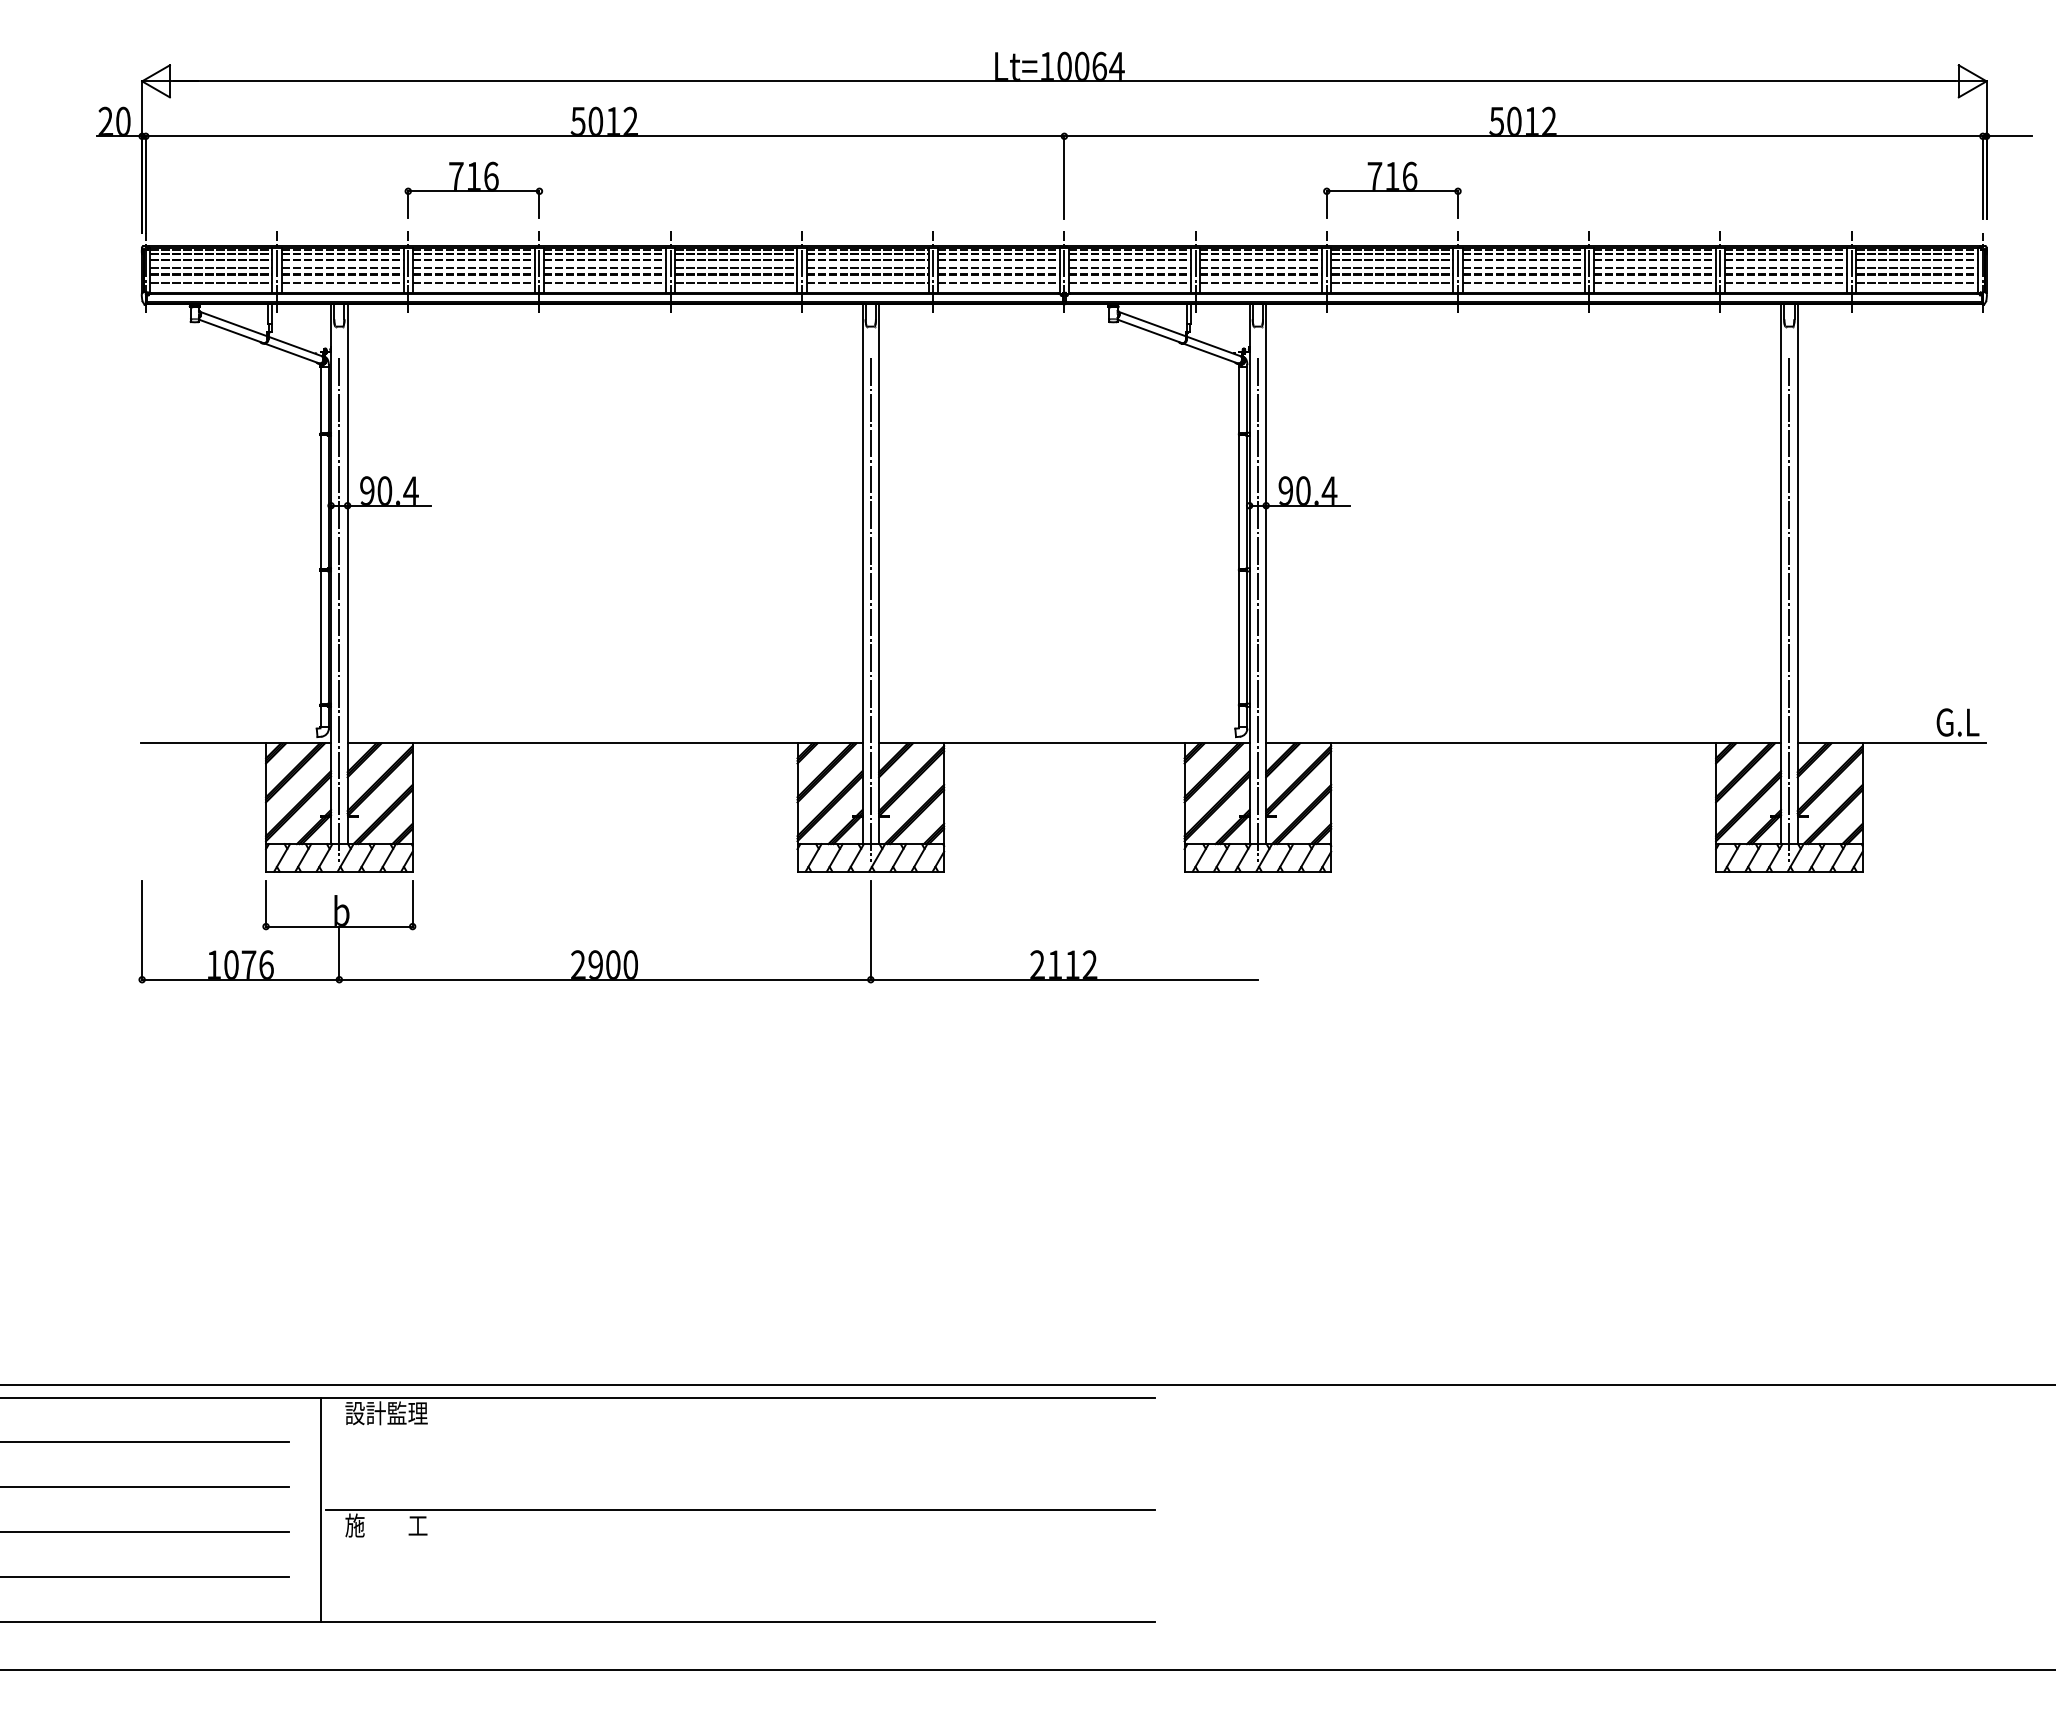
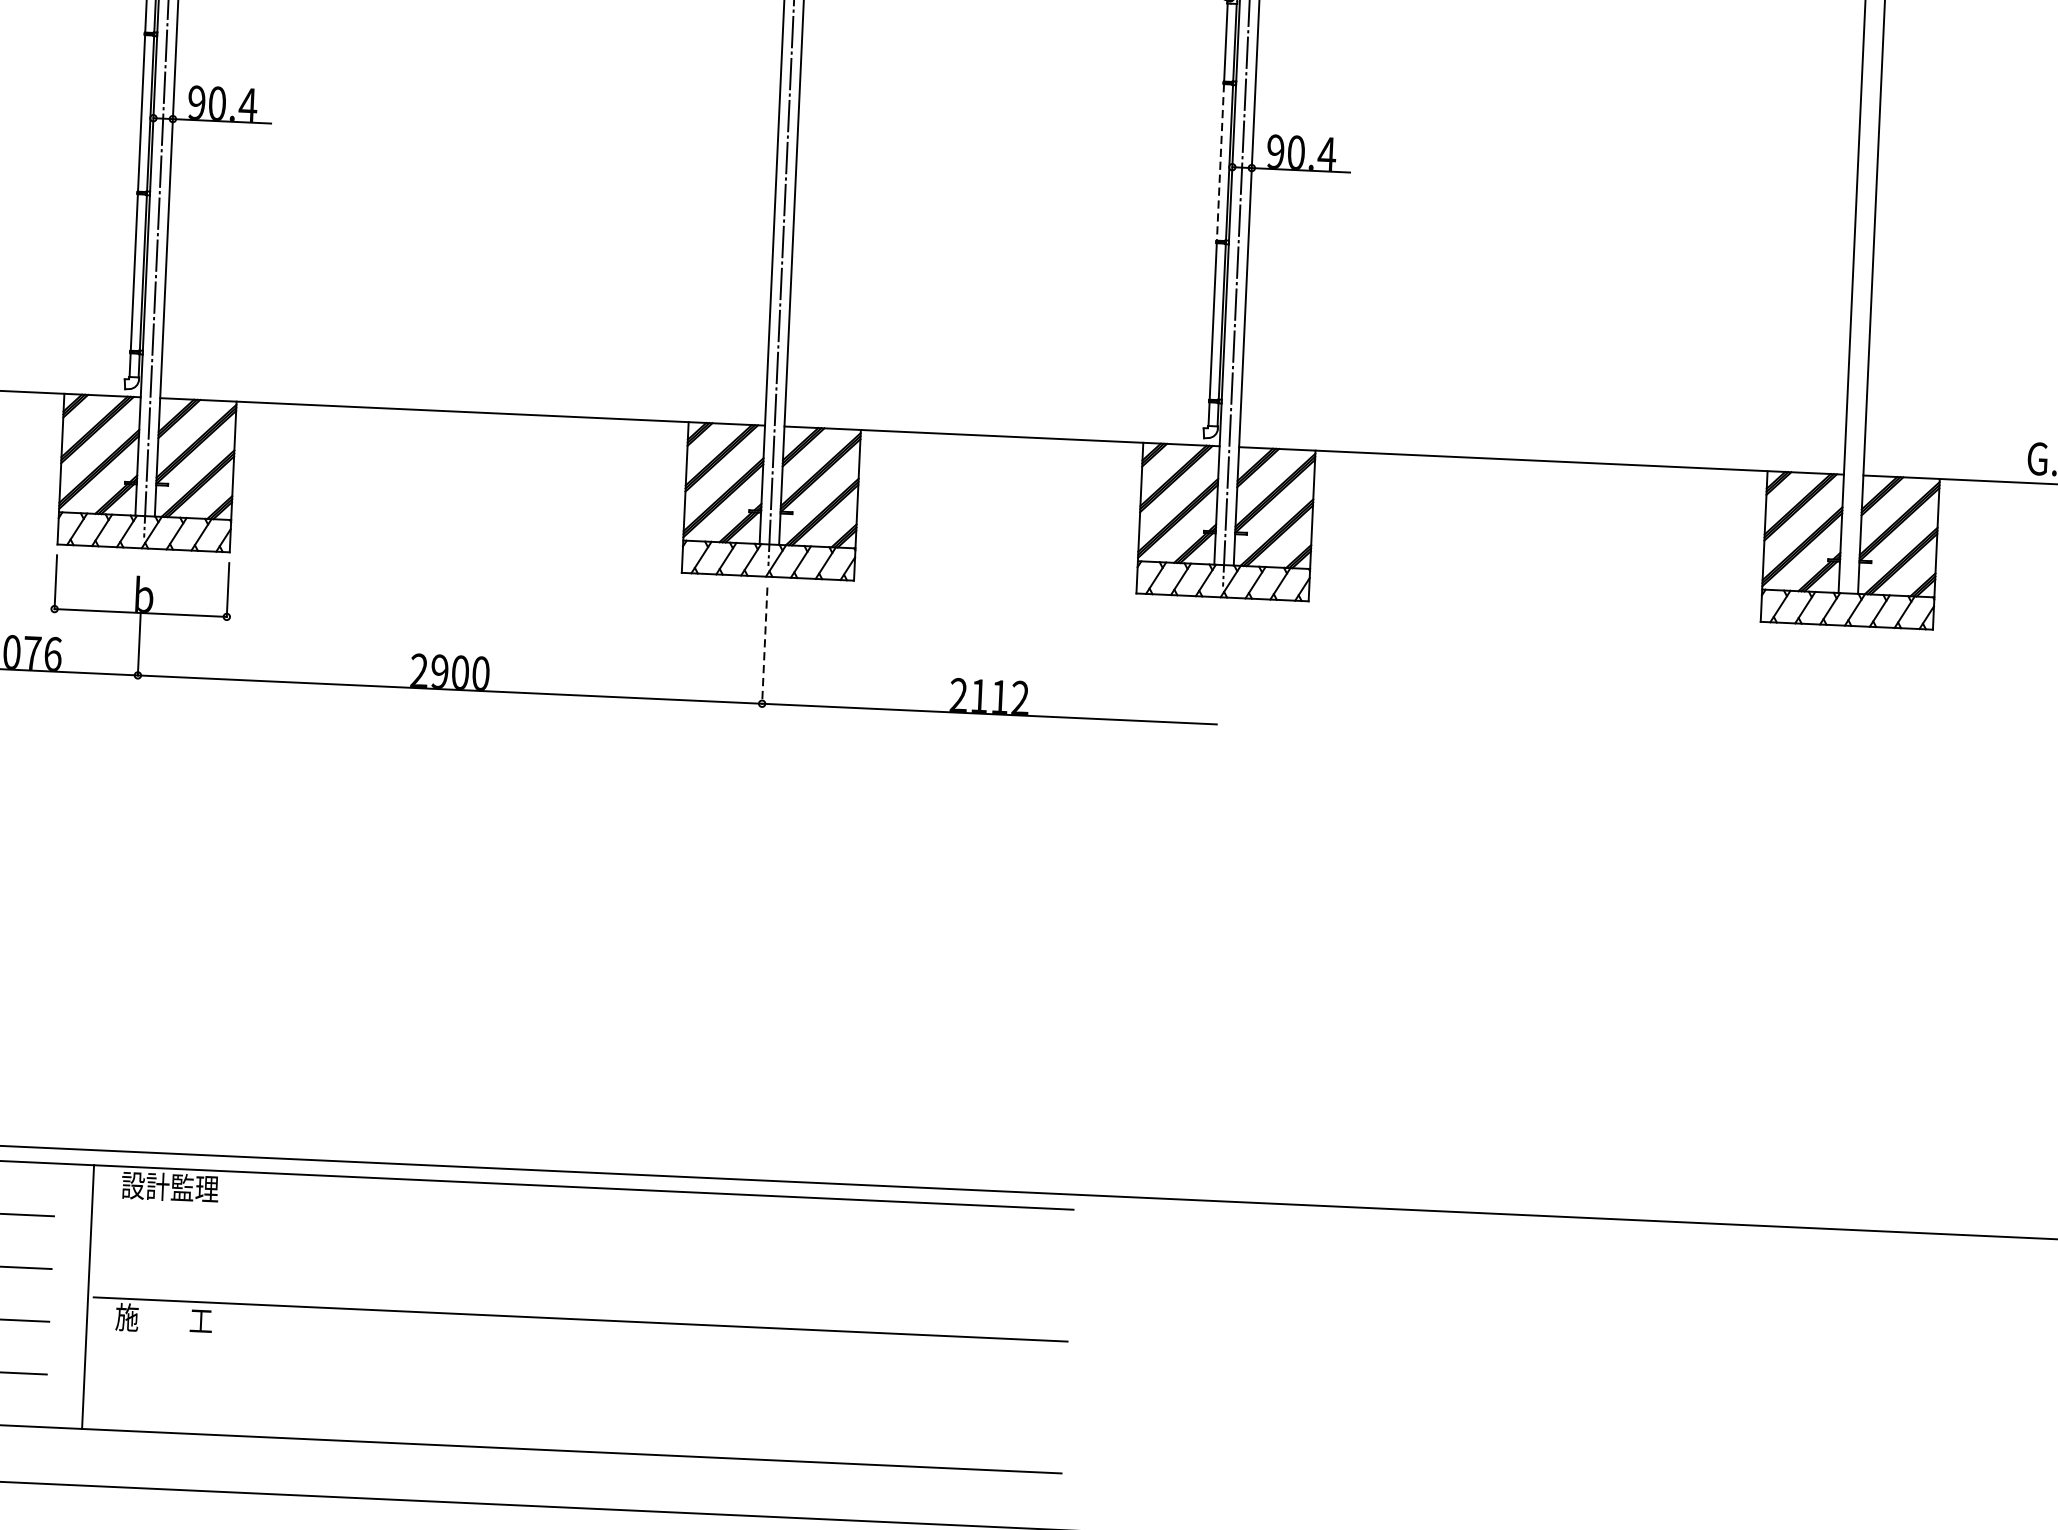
line: (1239, 502) -> (1220, 162), solid -> dashed
line: (1789, 610) -> (1860, 319), removed
line: (870, 930) -> (764, 645), solid -> dashed

